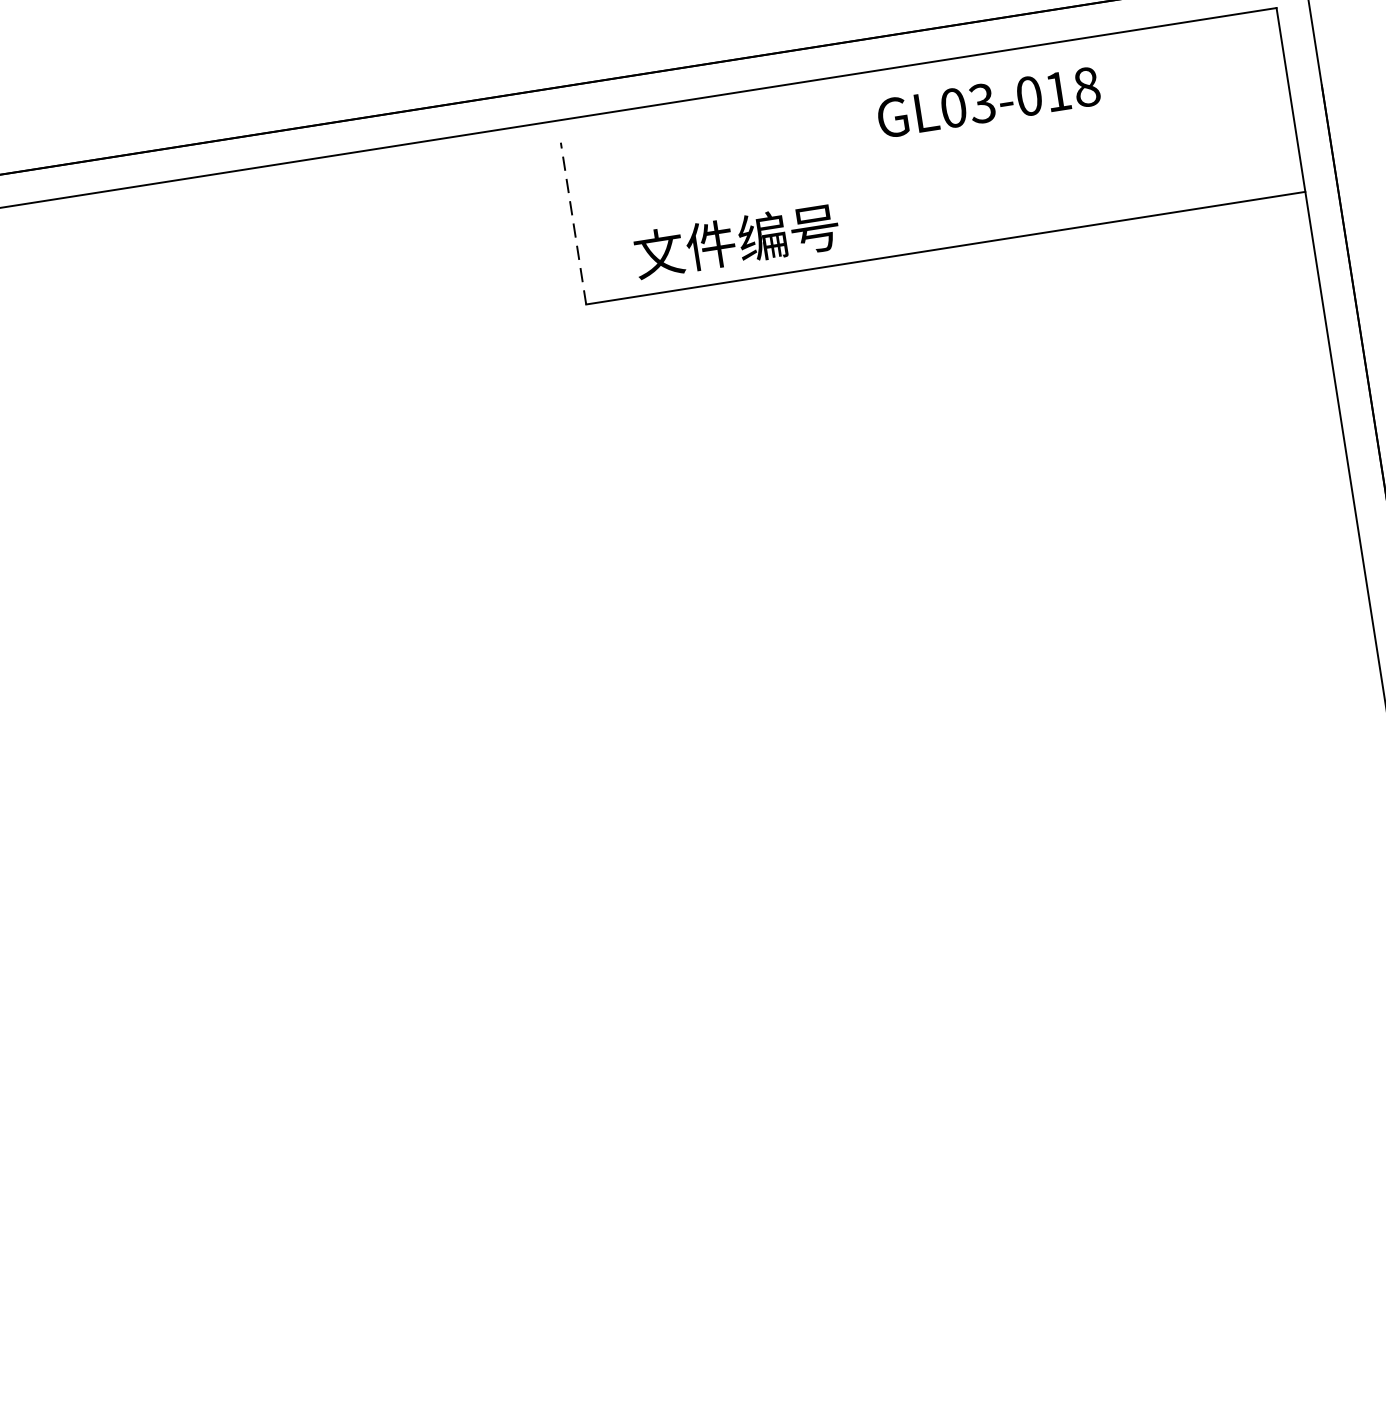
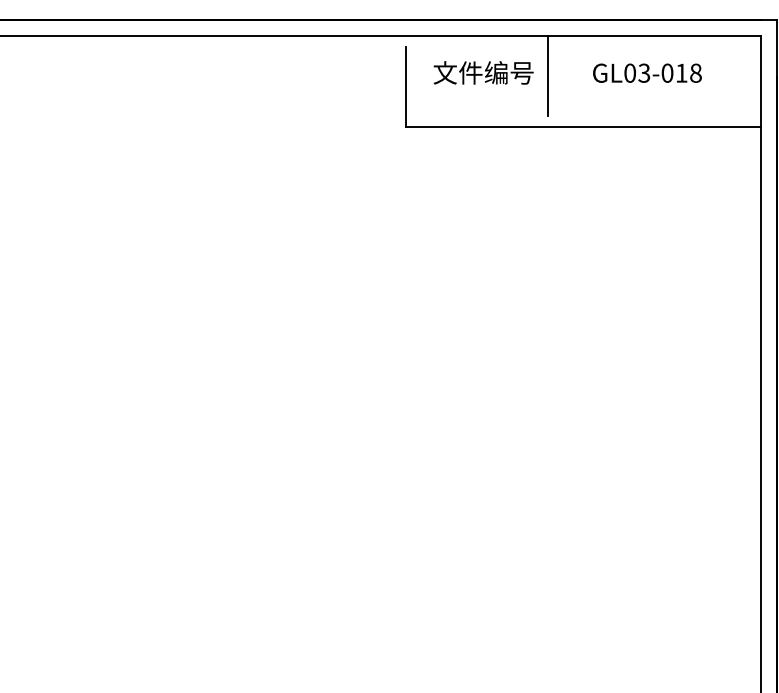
text: (988, 100) -> (647, 72), moved
line: (858, 156) -> (548, 76), added
line: (574, 223) -> (406, 87), dashed -> solid
text: (736, 240) -> (483, 72), moved

